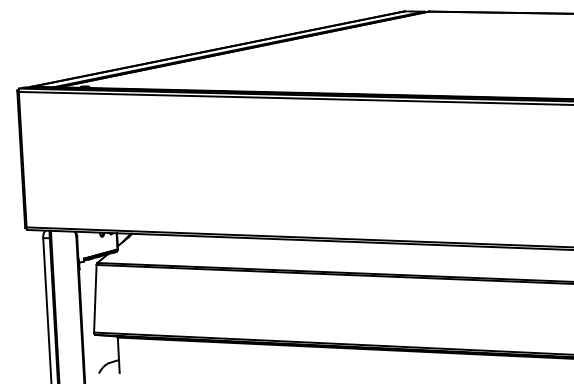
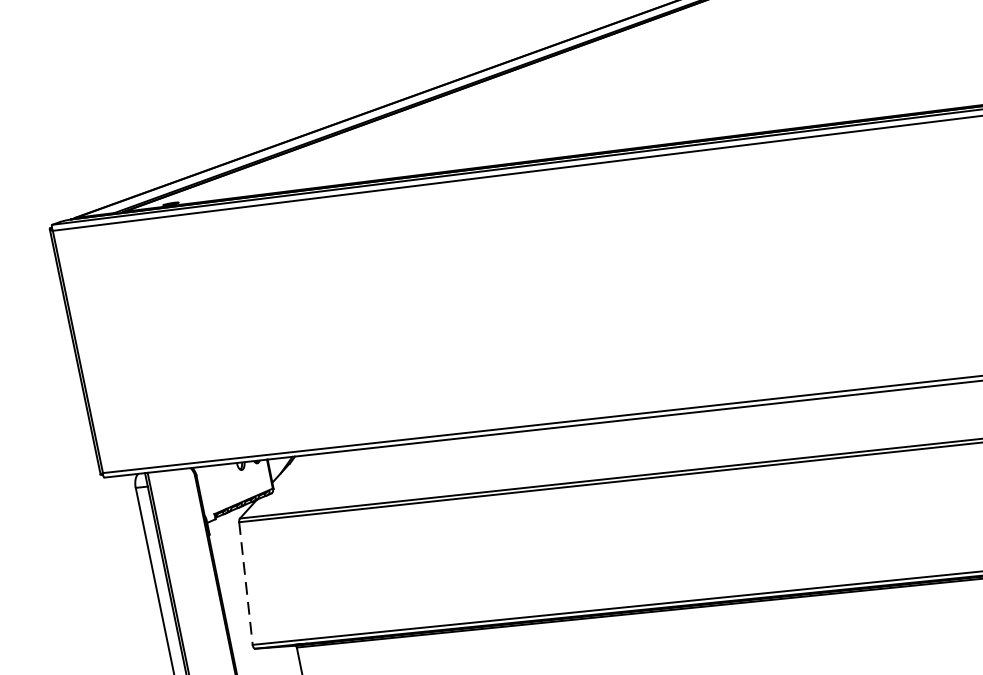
line: (95, 298) -> (246, 582), solid -> dashed

